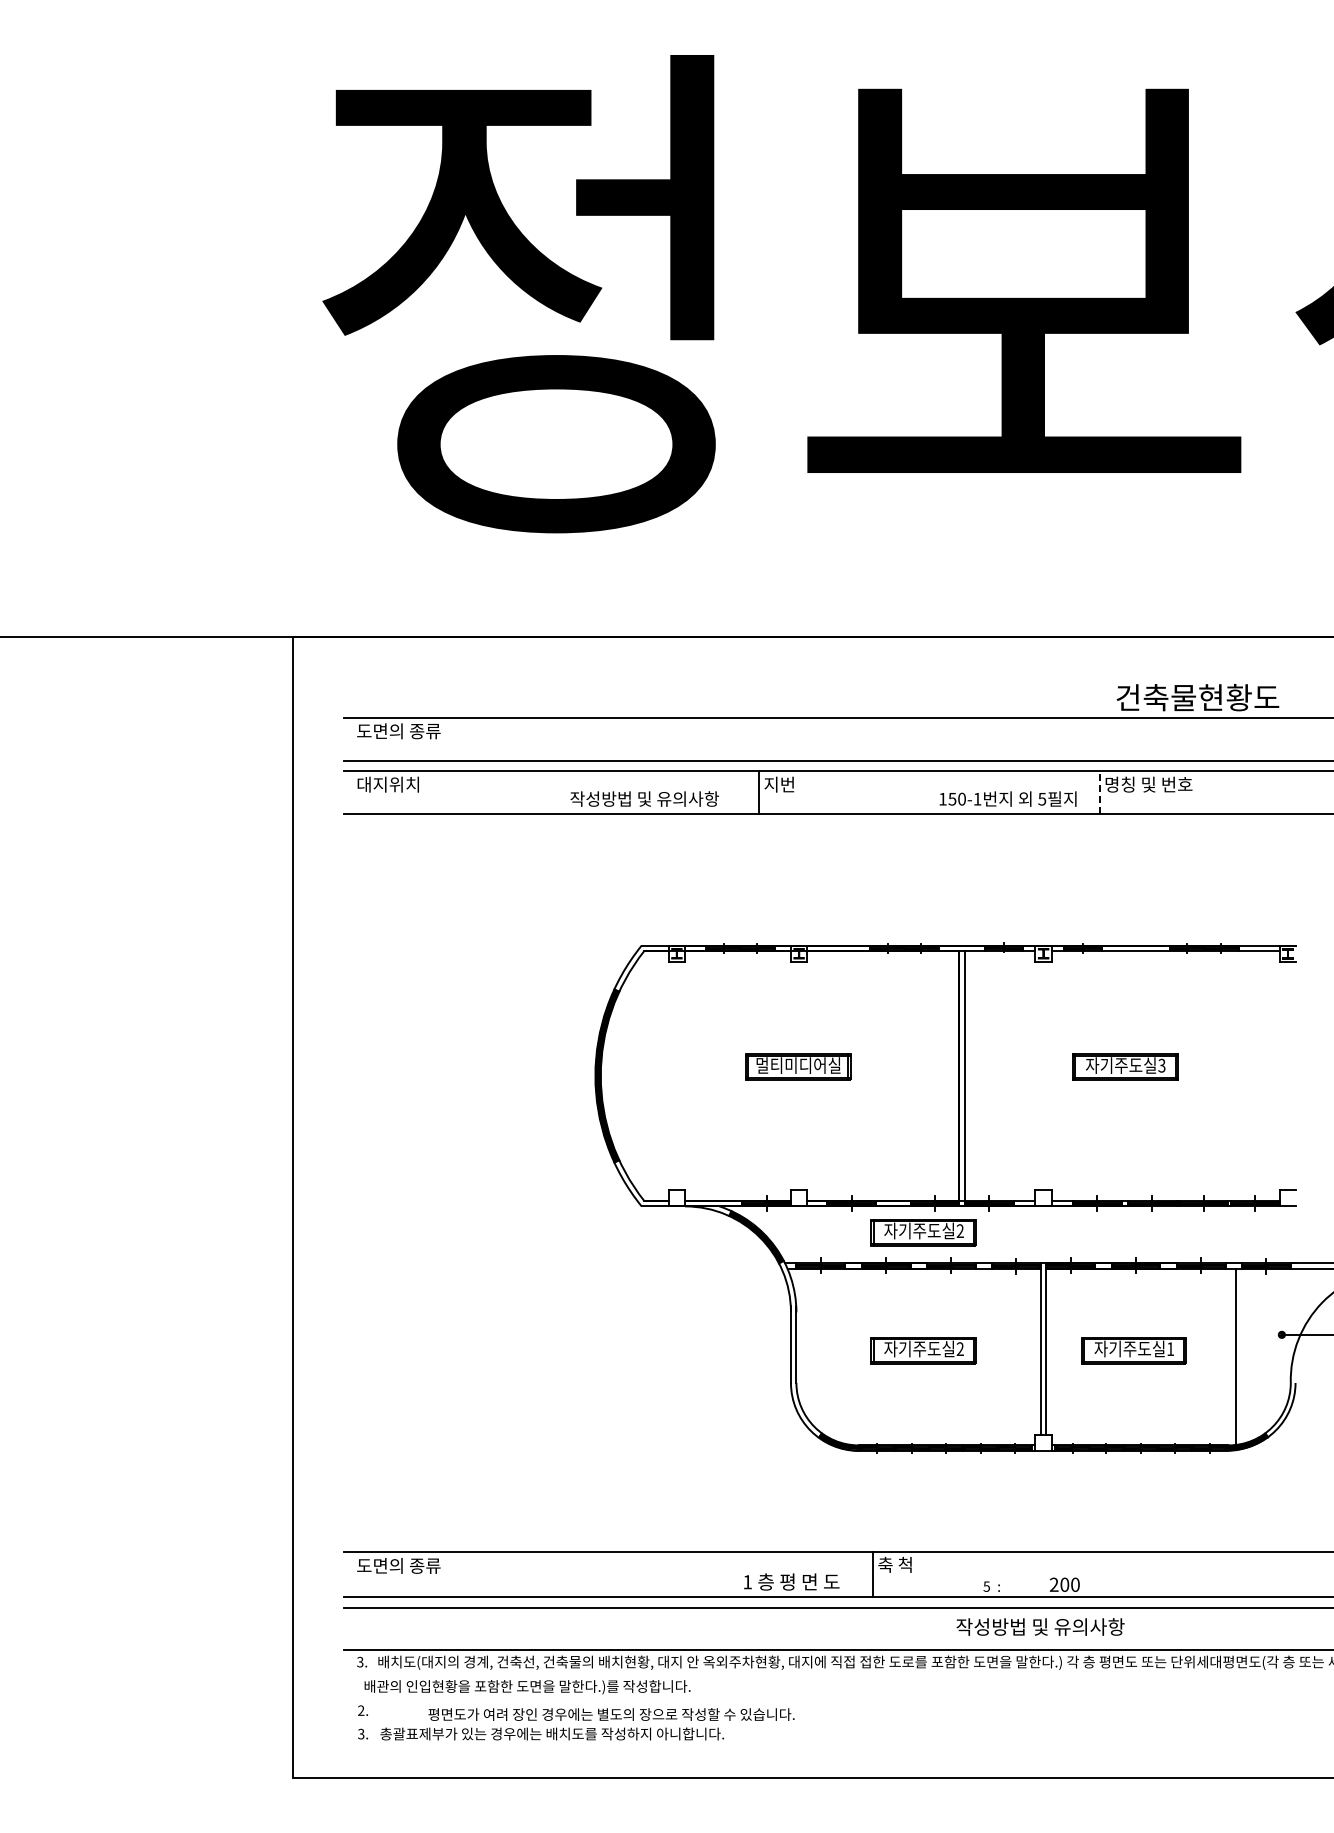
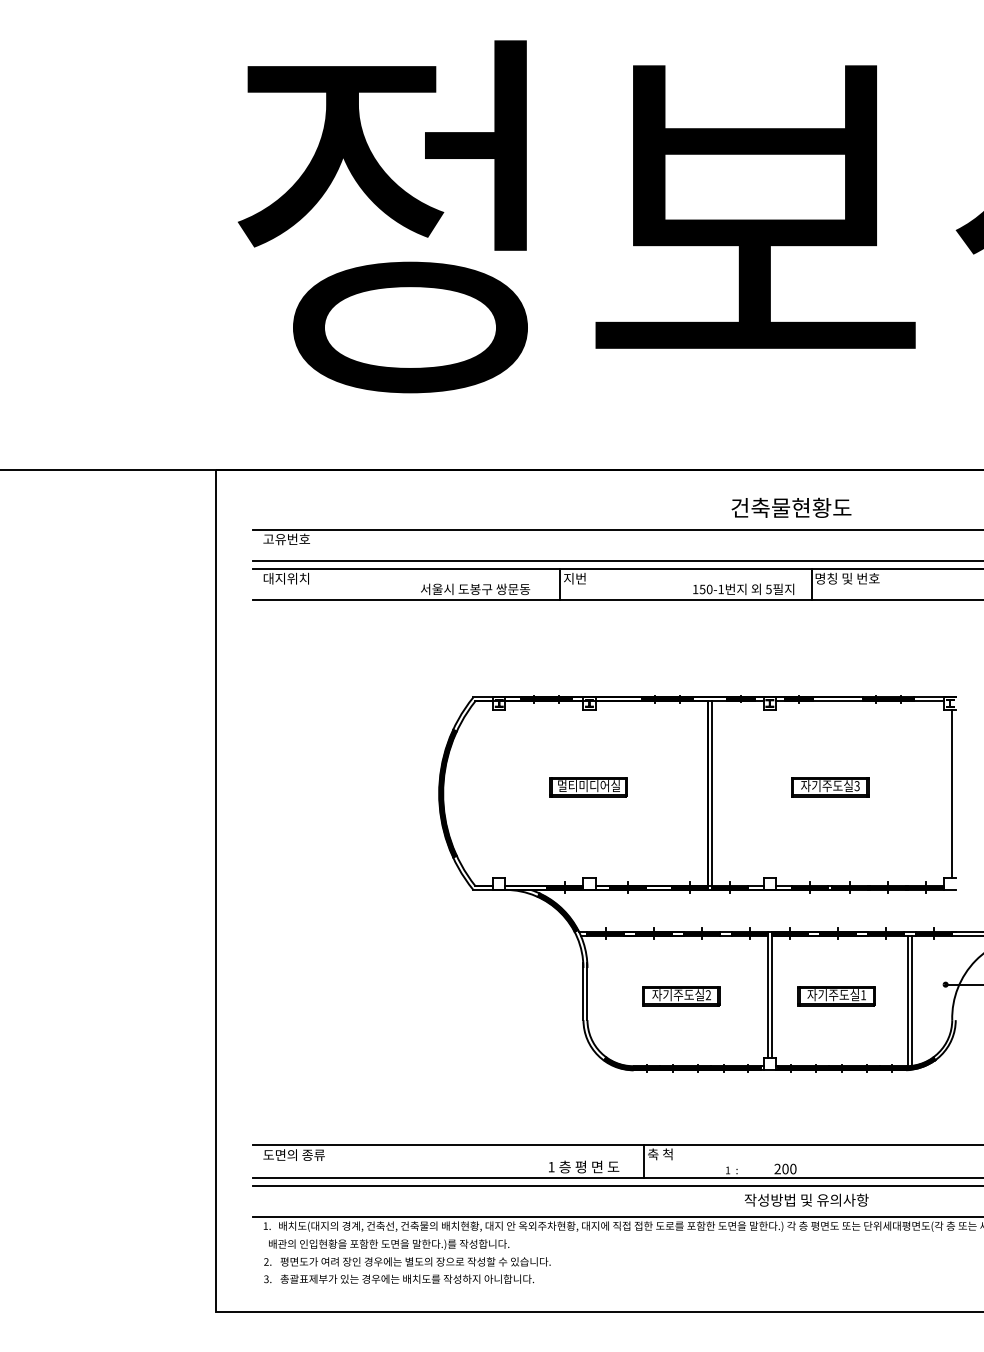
text: (1197, 697) -> (791, 507), moved
text: (398, 731) -> (293, 539), 도면의 종류 -> 고유번호
line: (1100, 792) -> (811, 584), dashed -> solid
text: (644, 798) -> (475, 588), 작성방법 및 유의사항 -> 서울시 도봉구 쌍문동
line: (1290, 1075) -> (952, 793), added
part: (923, 1232) -> (681, 909), removed
line: (1231, 1357) -> (908, 1001), added
text: (986, 1586) -> (727, 1170), 5 -> 1
text: (1040, 1626) -> (806, 1199), moved
text: (360, 1661) -> (265, 1225), 3. -> 1.
text: (611, 1714) -> (415, 1261), moved

